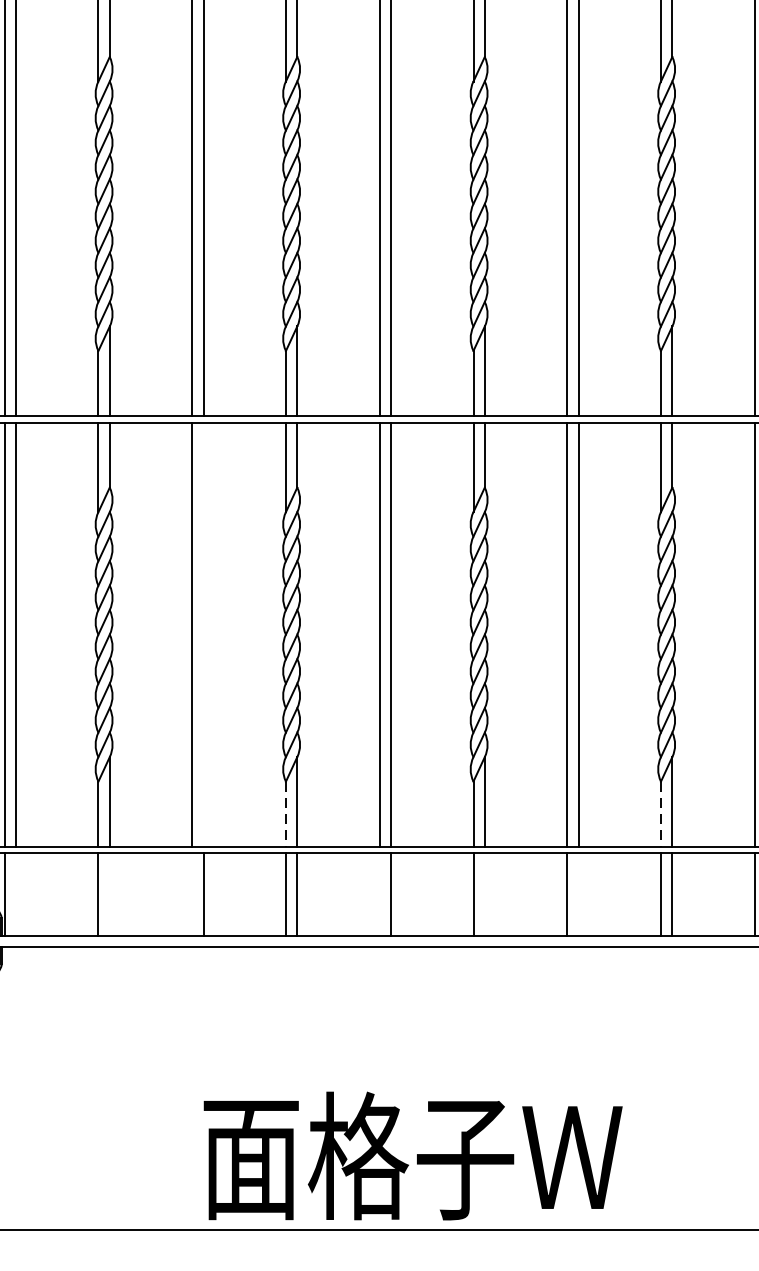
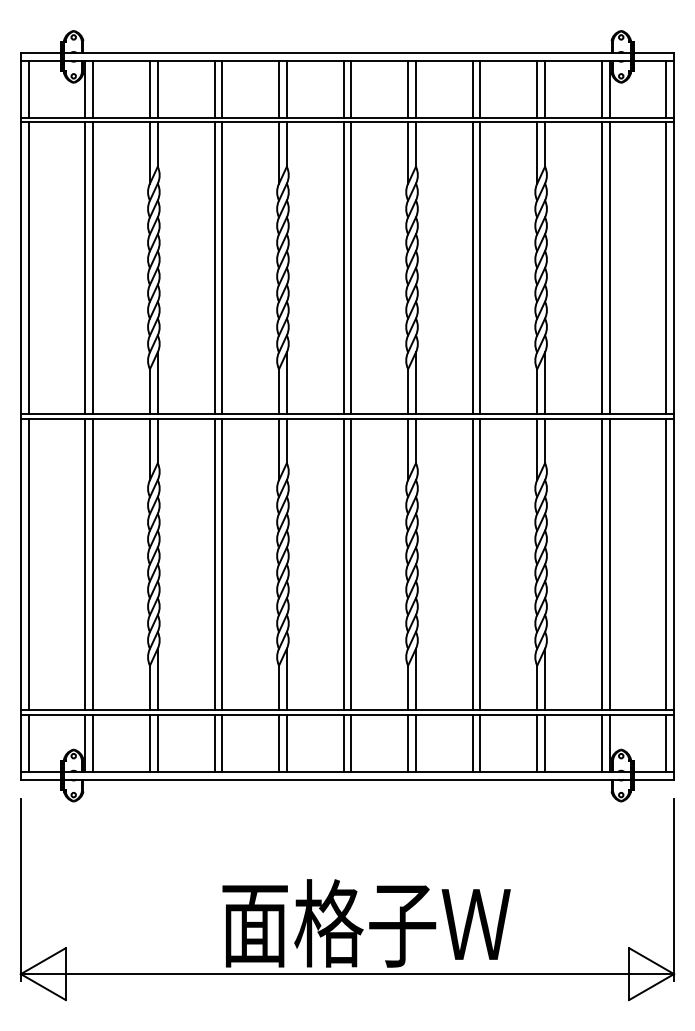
line: (203, 634) -> (222, 564), added
line: (286, 814) -> (279, 688), dashed -> solid
line: (661, 814) -> (537, 688), dashed -> solid
line: (16, 893) -> (93, 742), added
line: (109, 893) -> (157, 742), added
line: (192, 893) -> (214, 742), added
line: (379, 893) -> (343, 742), added
line: (484, 893) -> (415, 742), added
line: (578, 893) -> (480, 742), added

